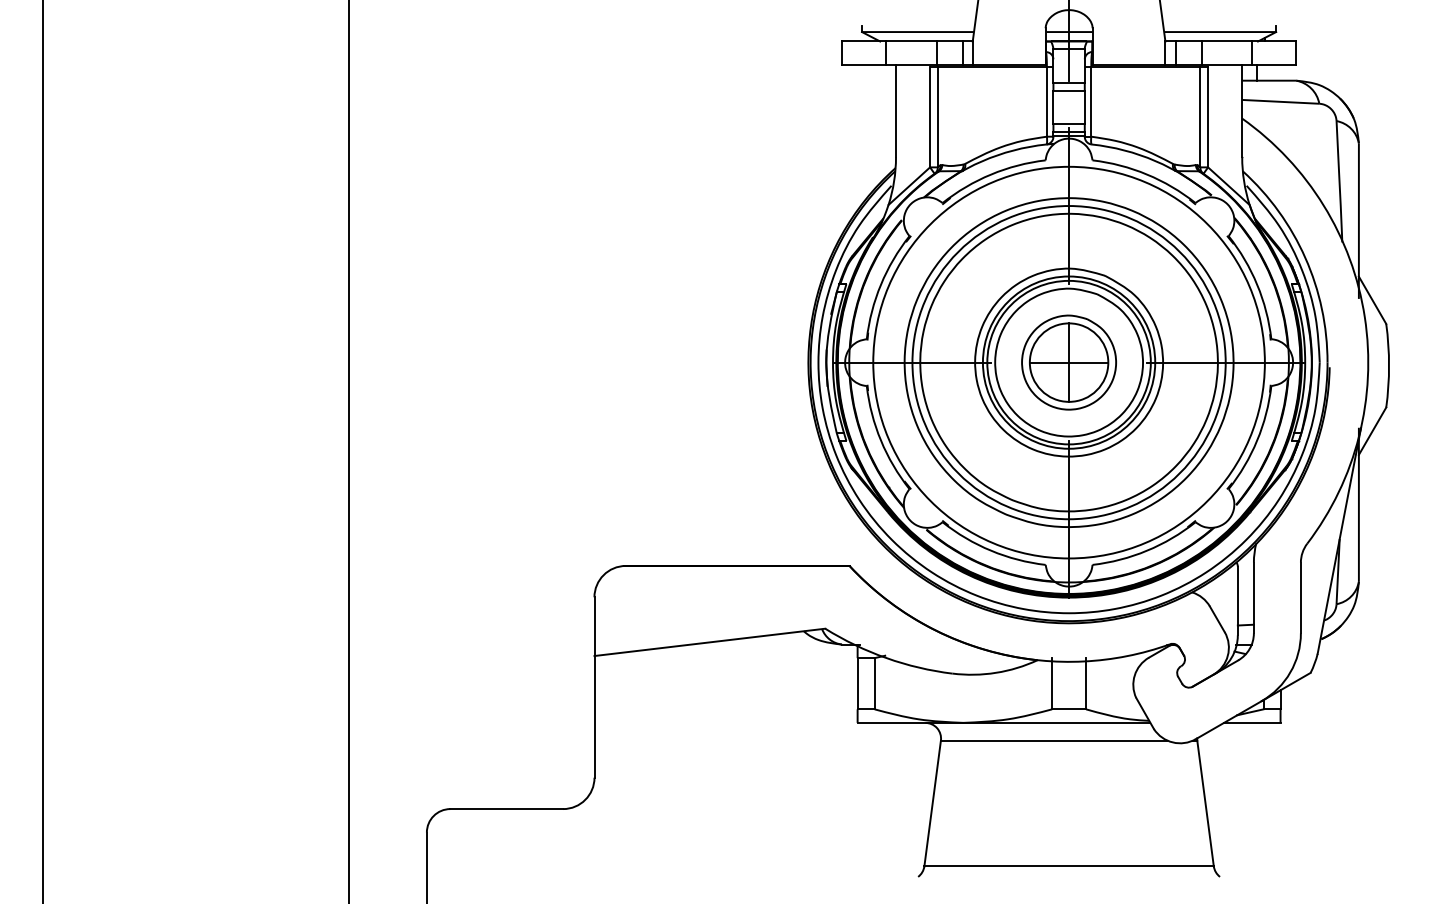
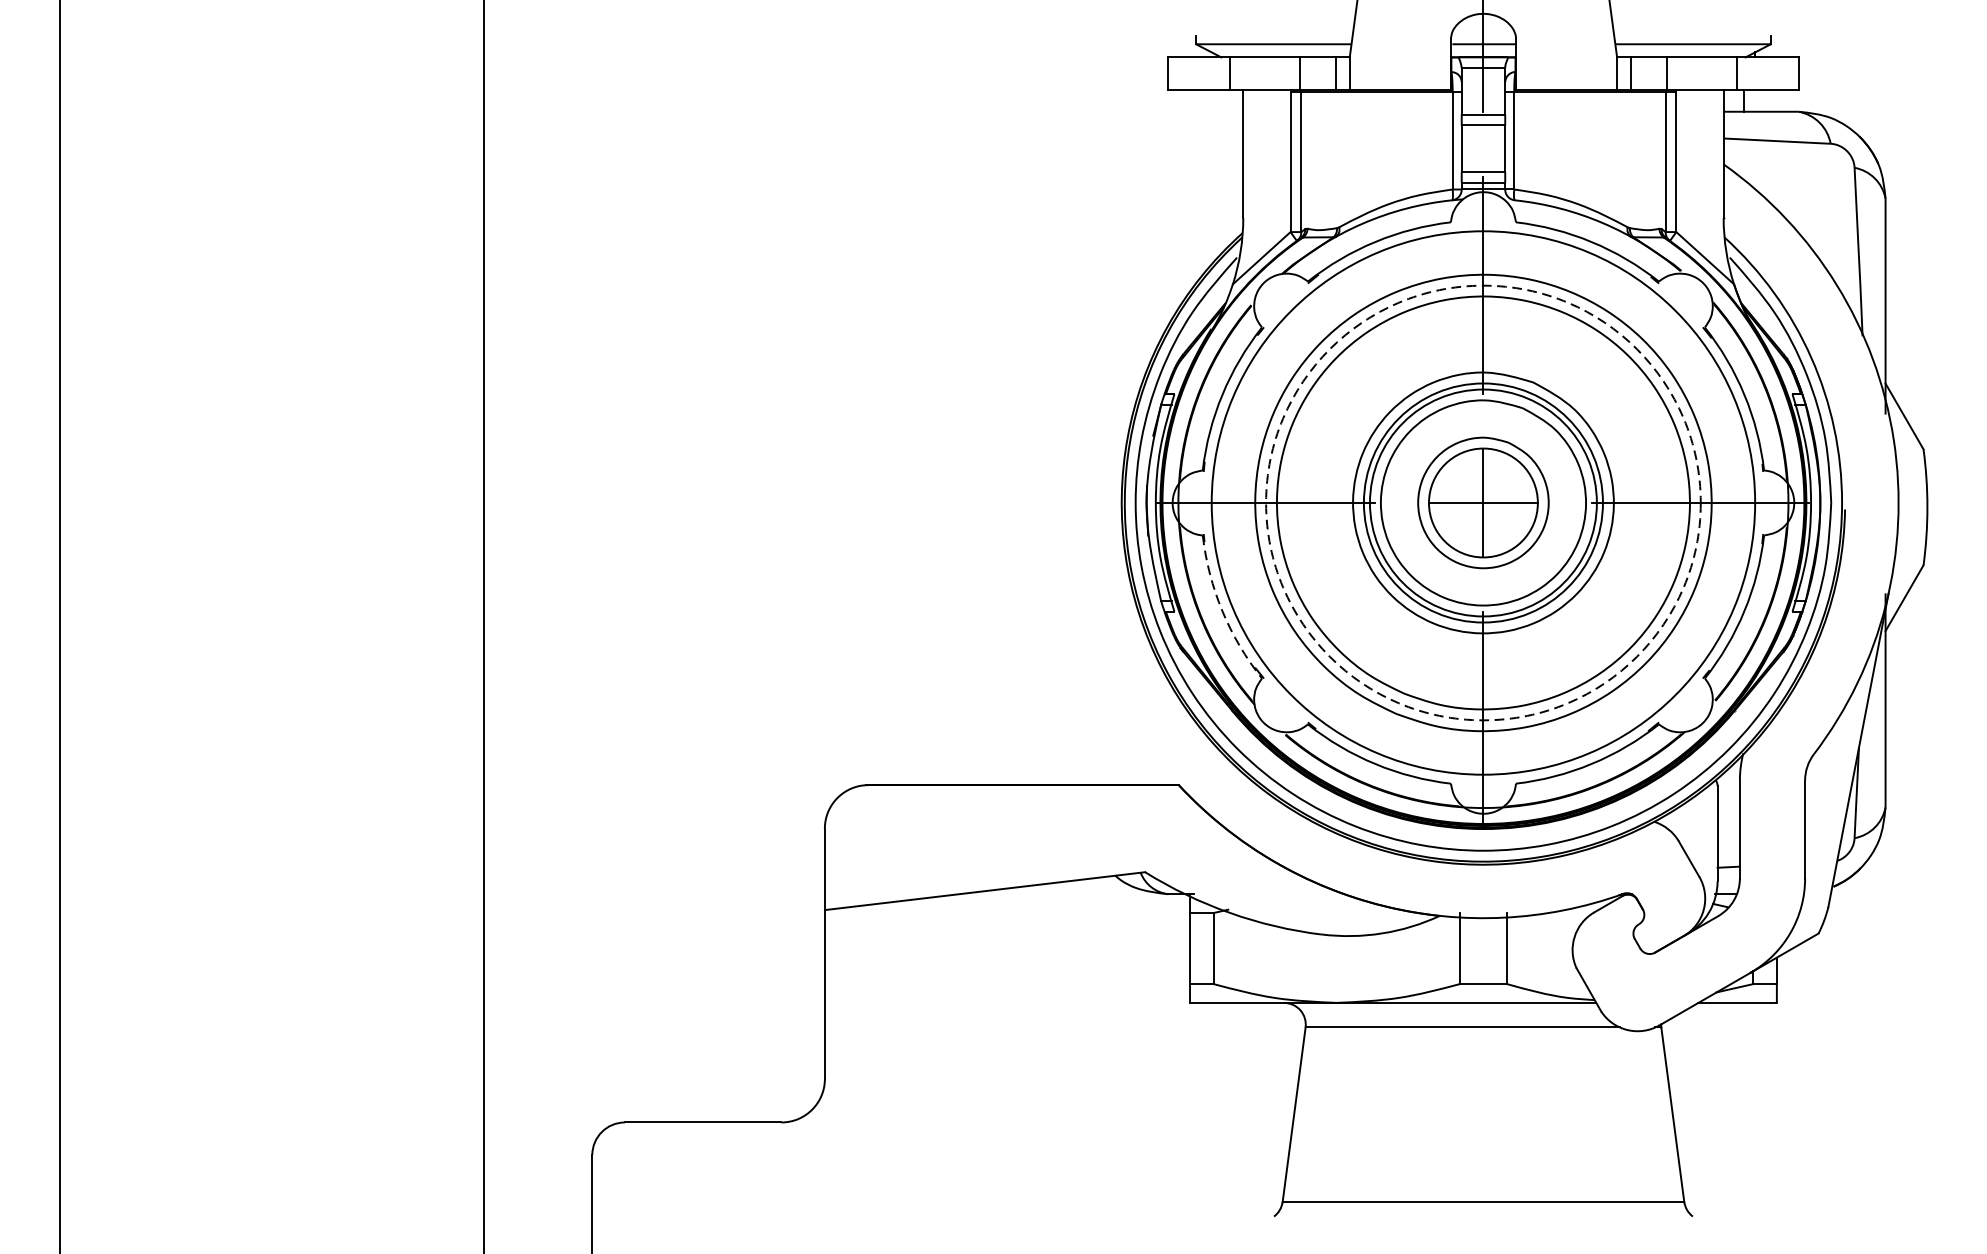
circle: (1068, 362) -> (1482, 502), solid -> dashed
arc: (880, 440) -> (1221, 611), solid -> dashed

